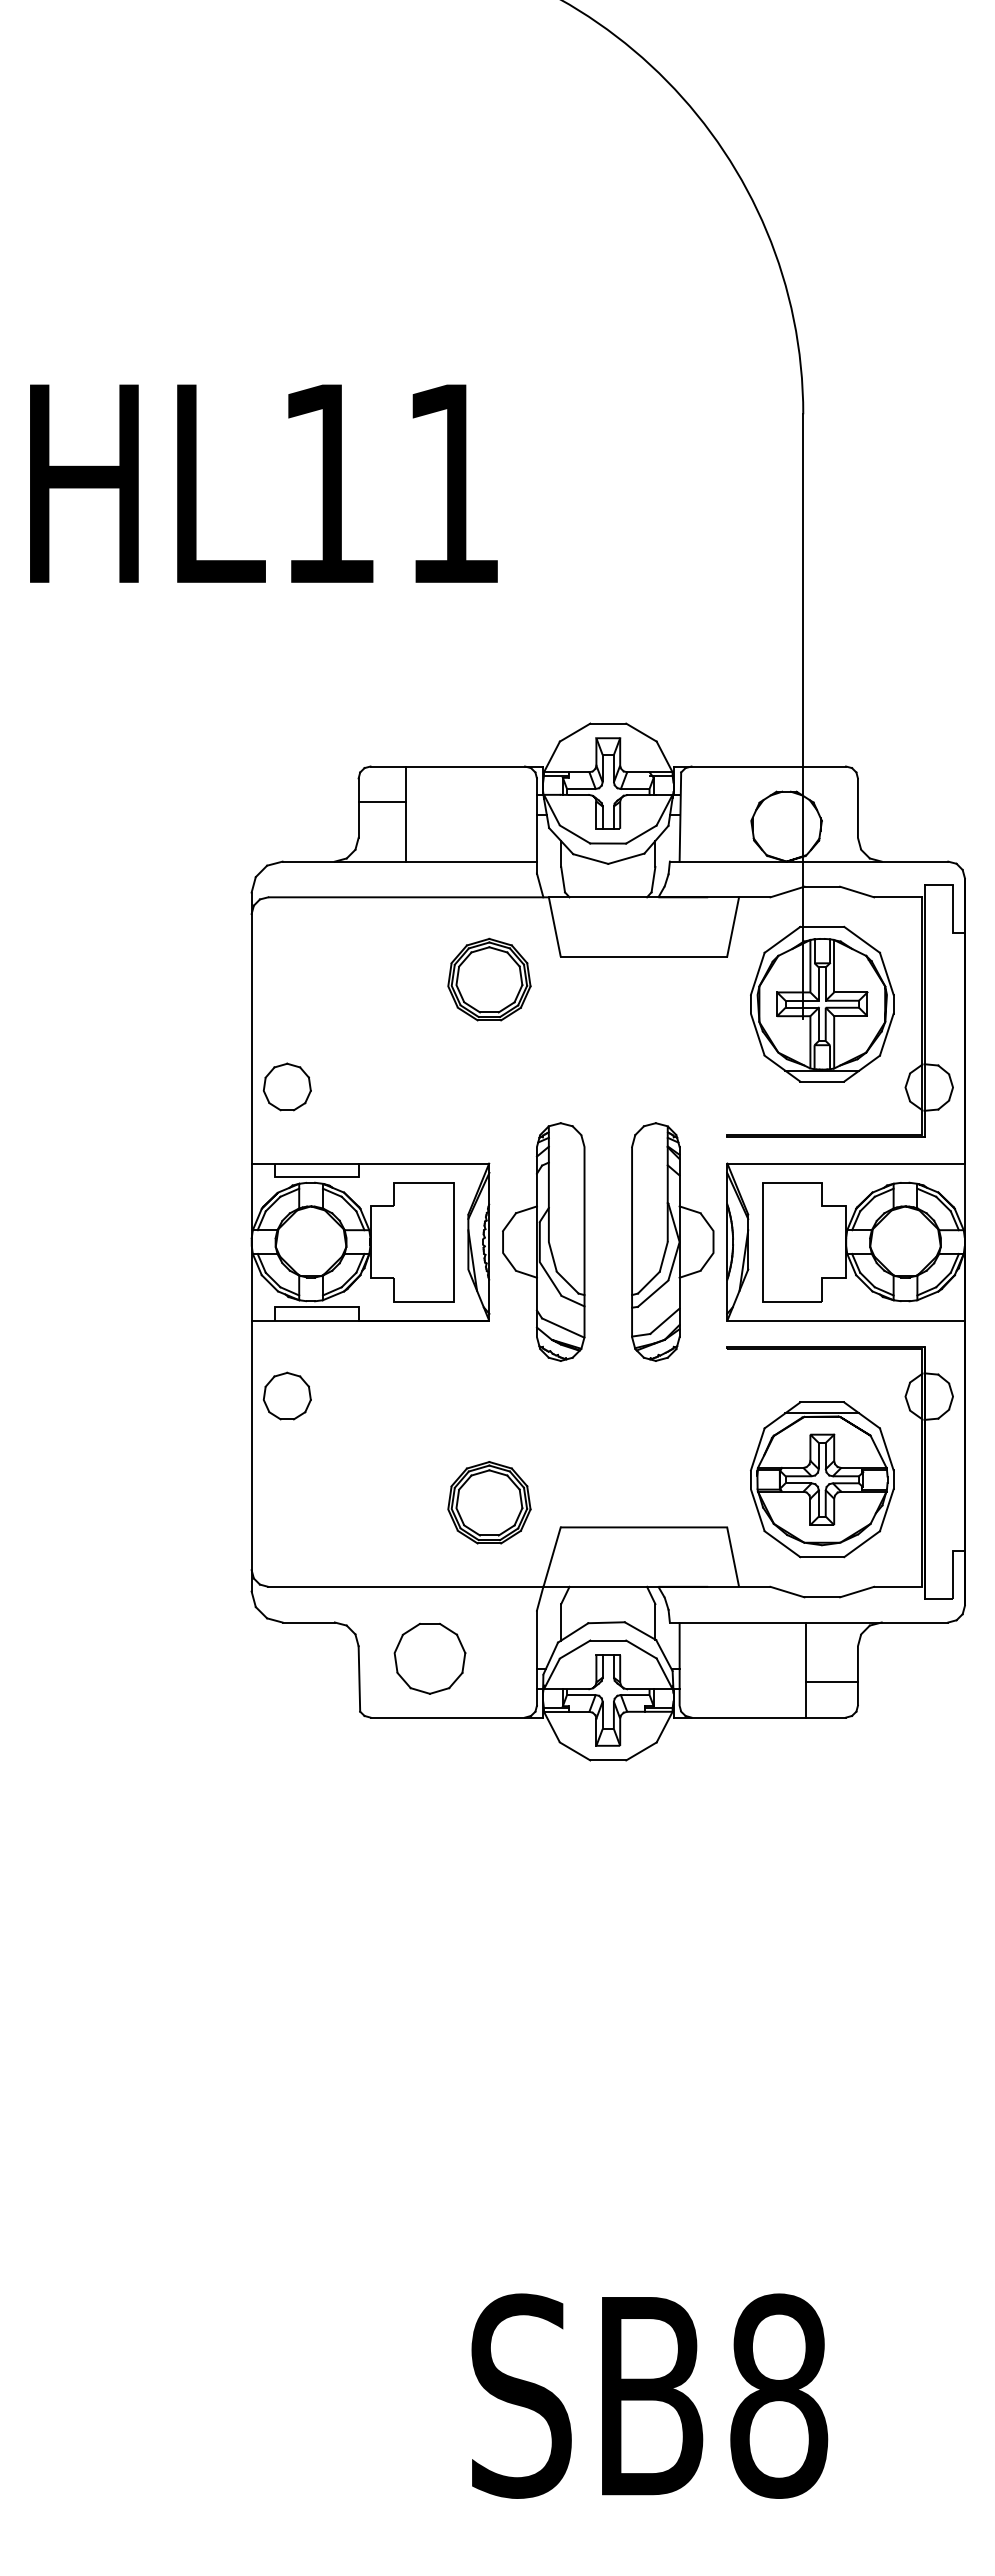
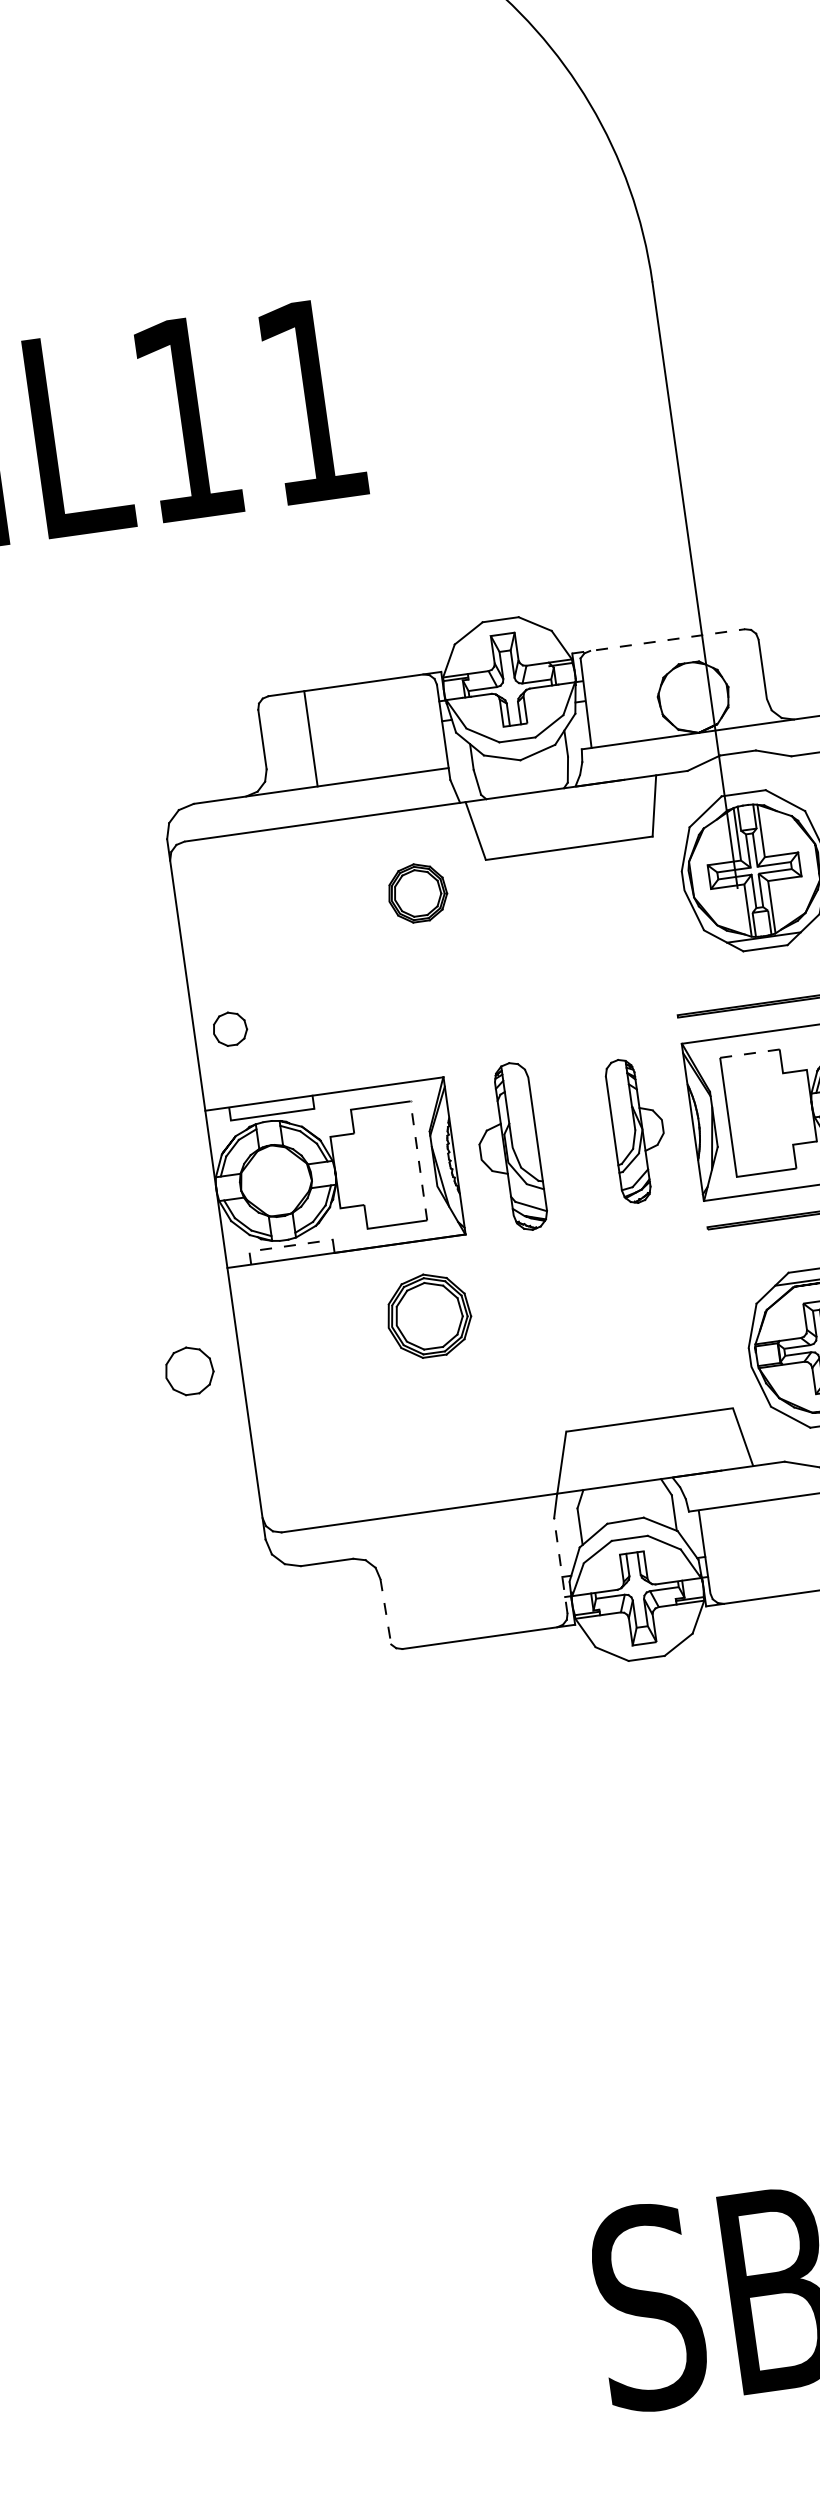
line: (760, 766) -> (659, 641), solid -> dashed
line: (382, 802) -> (285, 730), removed
part: (489, 979) -> (417, 892), size x0.7
part: (286, 1086) -> (229, 1028), size x0.7
line: (792, 1182) -> (749, 1053), solid -> dashed
line: (453, 1241) -> (418, 1160), solid -> dashed
part: (543, 1241) -> (508, 1147), size x0.7
part: (672, 1241) -> (637, 1129), size x0.6
line: (310, 1307) -> (284, 1246), solid -> dashed
part: (286, 1395) -> (188, 1370), moved
part: (489, 1502) -> (429, 1315), moved
part: (429, 1658) -> (453, 1581), removed
line: (536, 1658) -> (560, 1566), solid -> dashed
line: (359, 1678) -> (385, 1611), solid -> dashed

